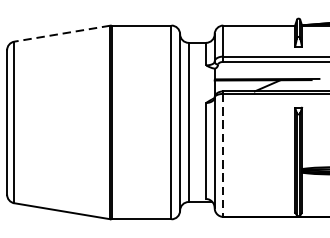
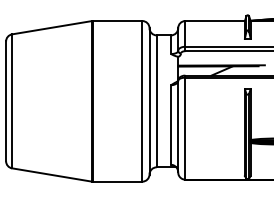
line: (61, 33) -> (51, 27), dashed -> solid
line: (223, 156) -> (185, 129), dashed -> solid

